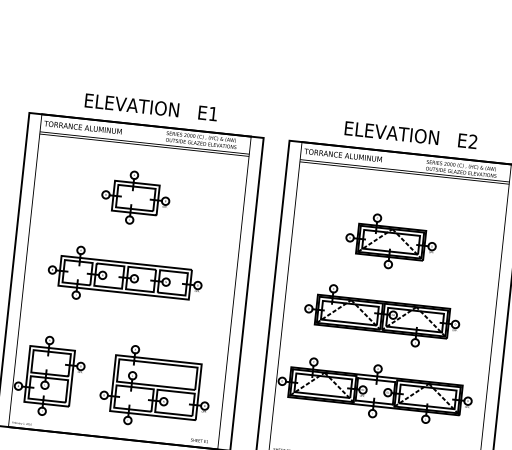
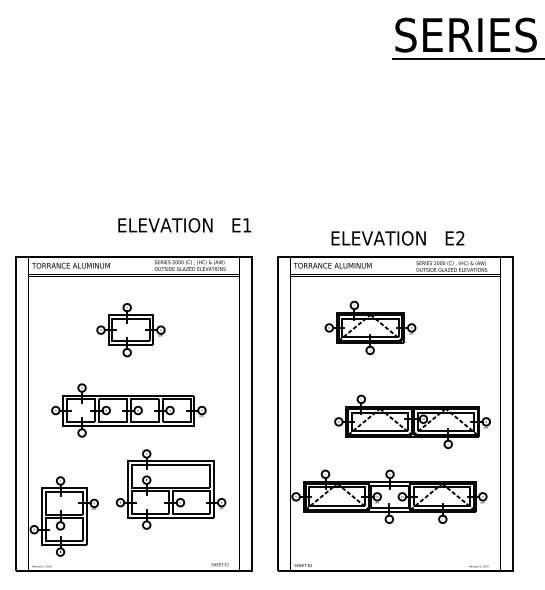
text: (151, 107) -> (184, 225), moved
part: (391, 241) -> (370, 327), moved
part: (382, 316) -> (412, 421), moved
part: (155, 387) -> (170, 489), moved

